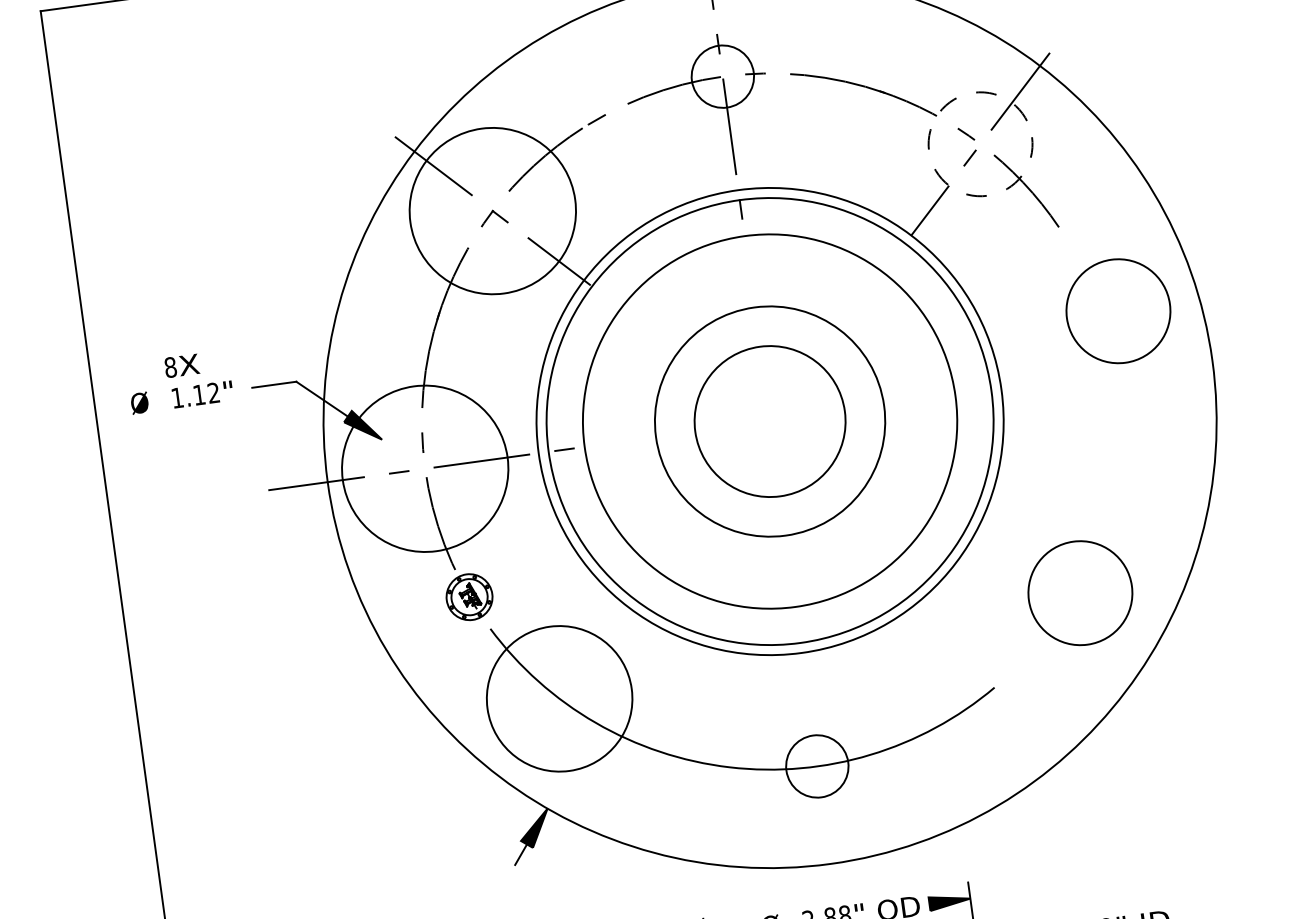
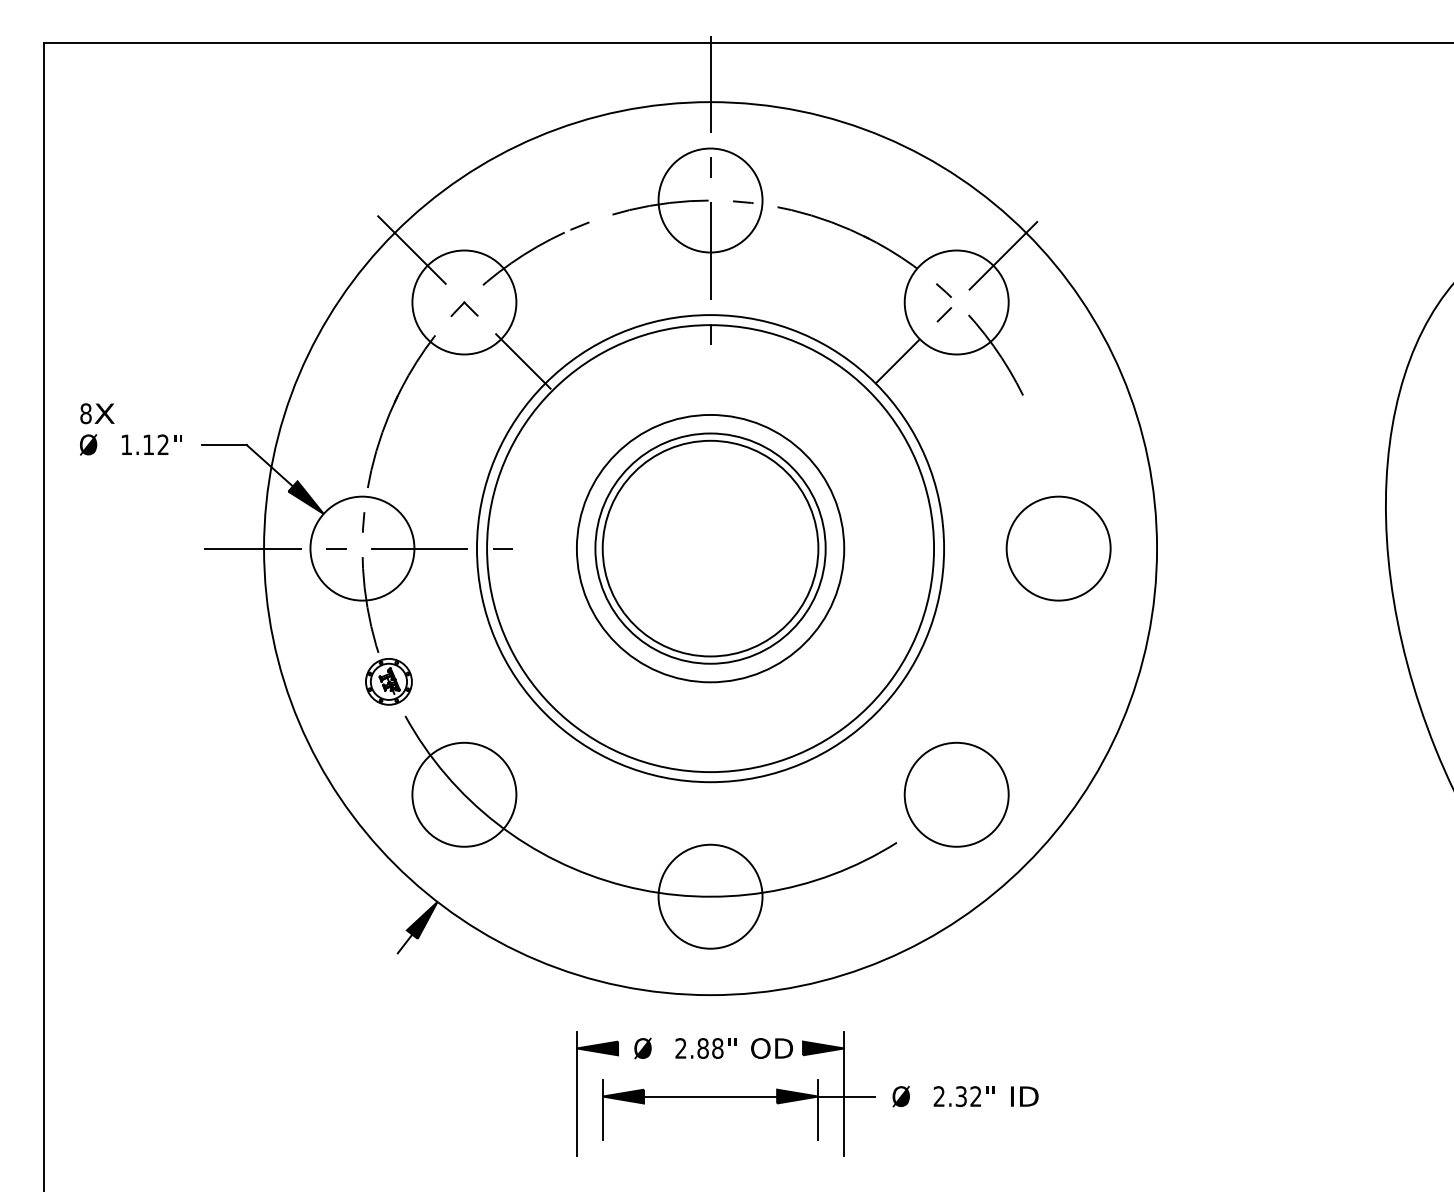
circle: (722, 76) -> (710, 200), size x1.67
circle: (980, 144) -> (956, 302), dashed -> solid
circle: (492, 211) -> (464, 302), size x0.62
circle: (1118, 311) -> (1058, 548), moved
text: (182, 365) -> (97, 413), moved
circle: (770, 421) -> (710, 548), size x0.71
circle: (770, 421) -> (710, 548), size x1.43
circle: (425, 468) -> (362, 548), size x0.62
circle: (1080, 592) -> (956, 794), moved
circle: (559, 698) -> (464, 794), size x0.71
circle: (817, 766) -> (710, 896), size x1.67

